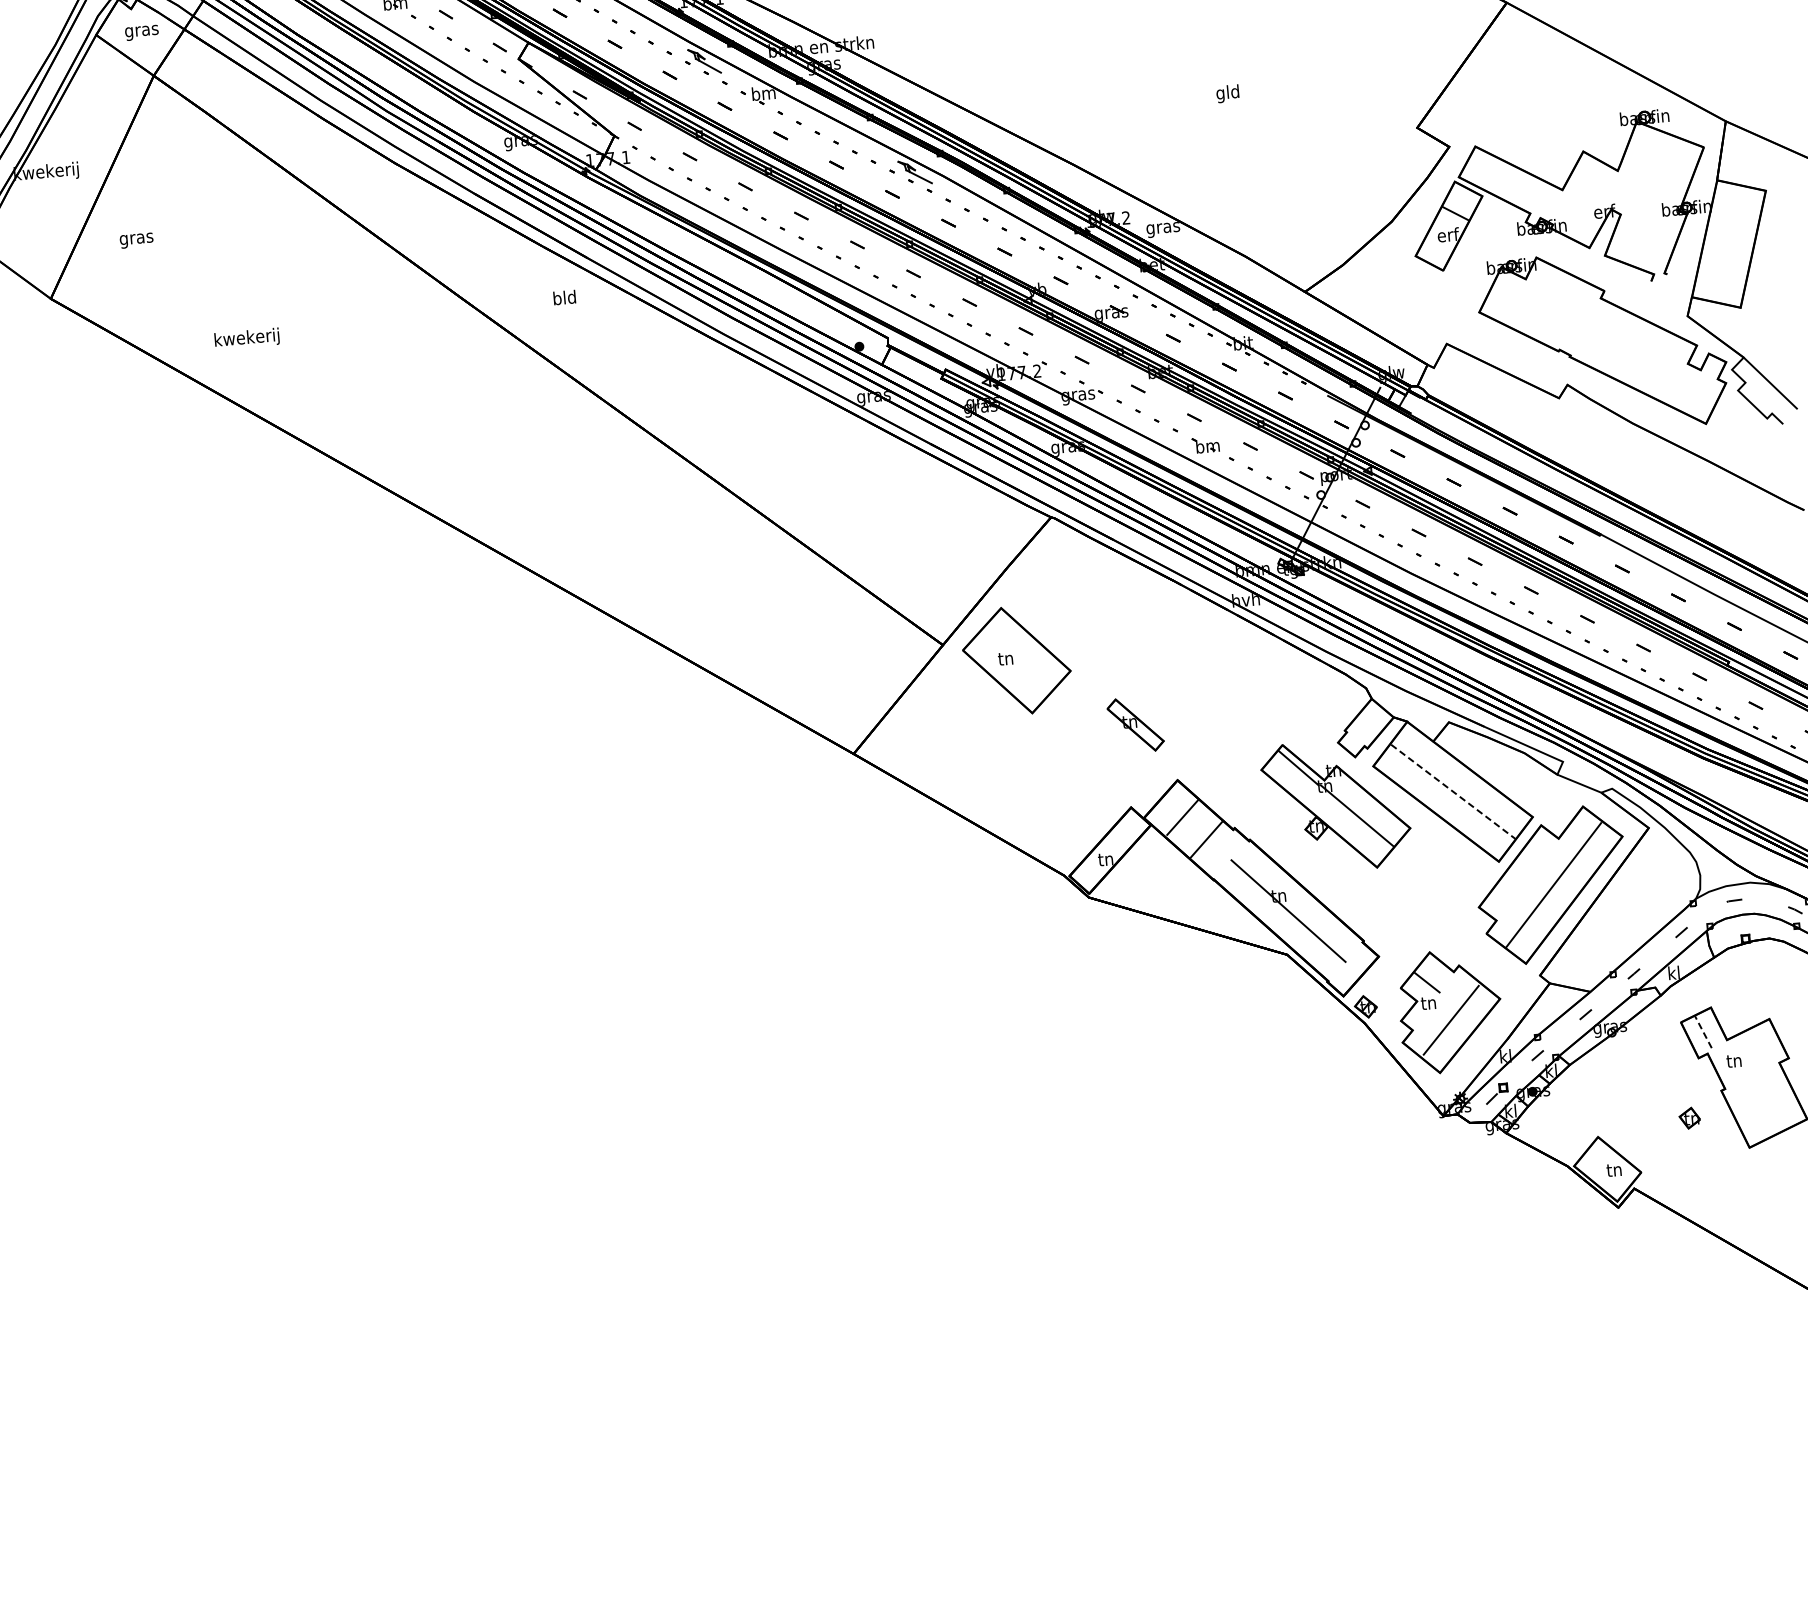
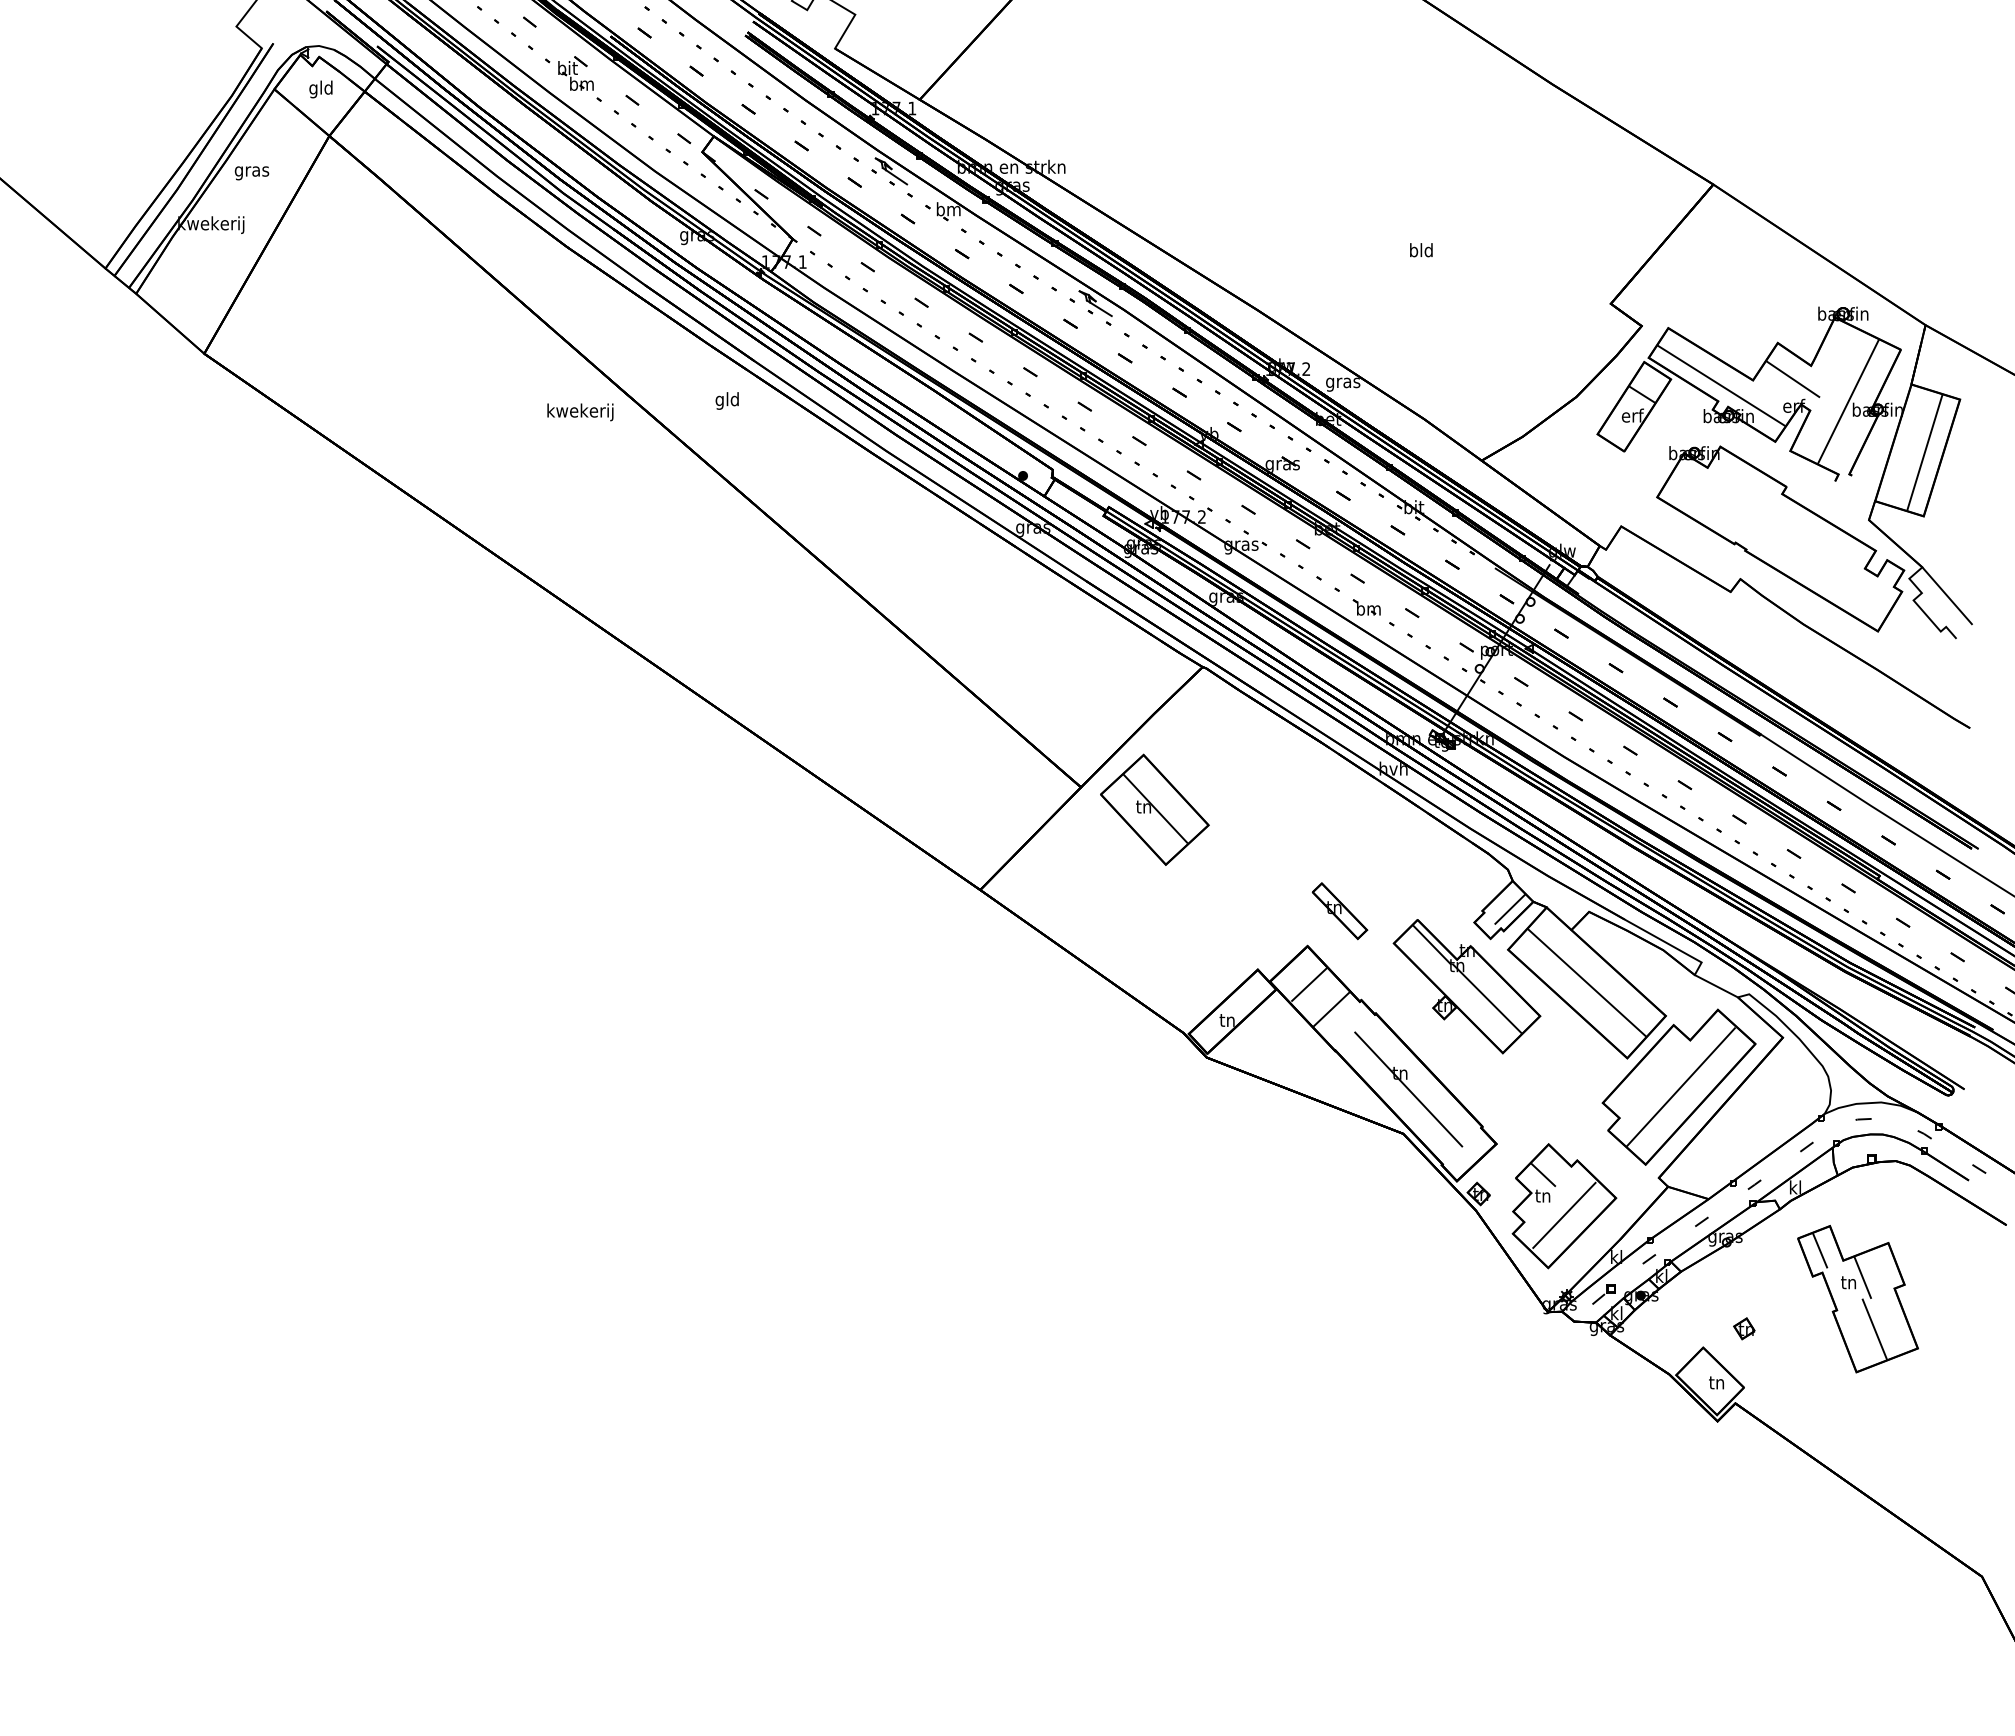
text: (142, 31) -> (321, 89), gras -> gld
text: (1220, 94) -> (1413, 251), gld -> bld
line: (1601, 185) -> (1793, 379), added
line: (1531, 197) -> (1720, 385), added
line: (1657, 202) -> (1848, 401), added
text: (136, 240) -> (251, 173), moved
line: (1735, 245) -> (1924, 452), added
text: (556, 299) -> (719, 400), bld -> gld
text: (247, 339) -> (580, 412), moved
line: (1017, 659) -> (1155, 808), added
part: (1135, 725) -> (1339, 911), moved
line: (1372, 725) -> (1510, 908), added
line: (1453, 791) -> (1587, 982), dashed -> solid
line: (1702, 1032) -> (1819, 1250), dashed -> solid
line: (1747, 1054) -> (1862, 1277), added
line: (1763, 1104) -> (1874, 1329), added
part: (1689, 1117) -> (1744, 1328), moved

